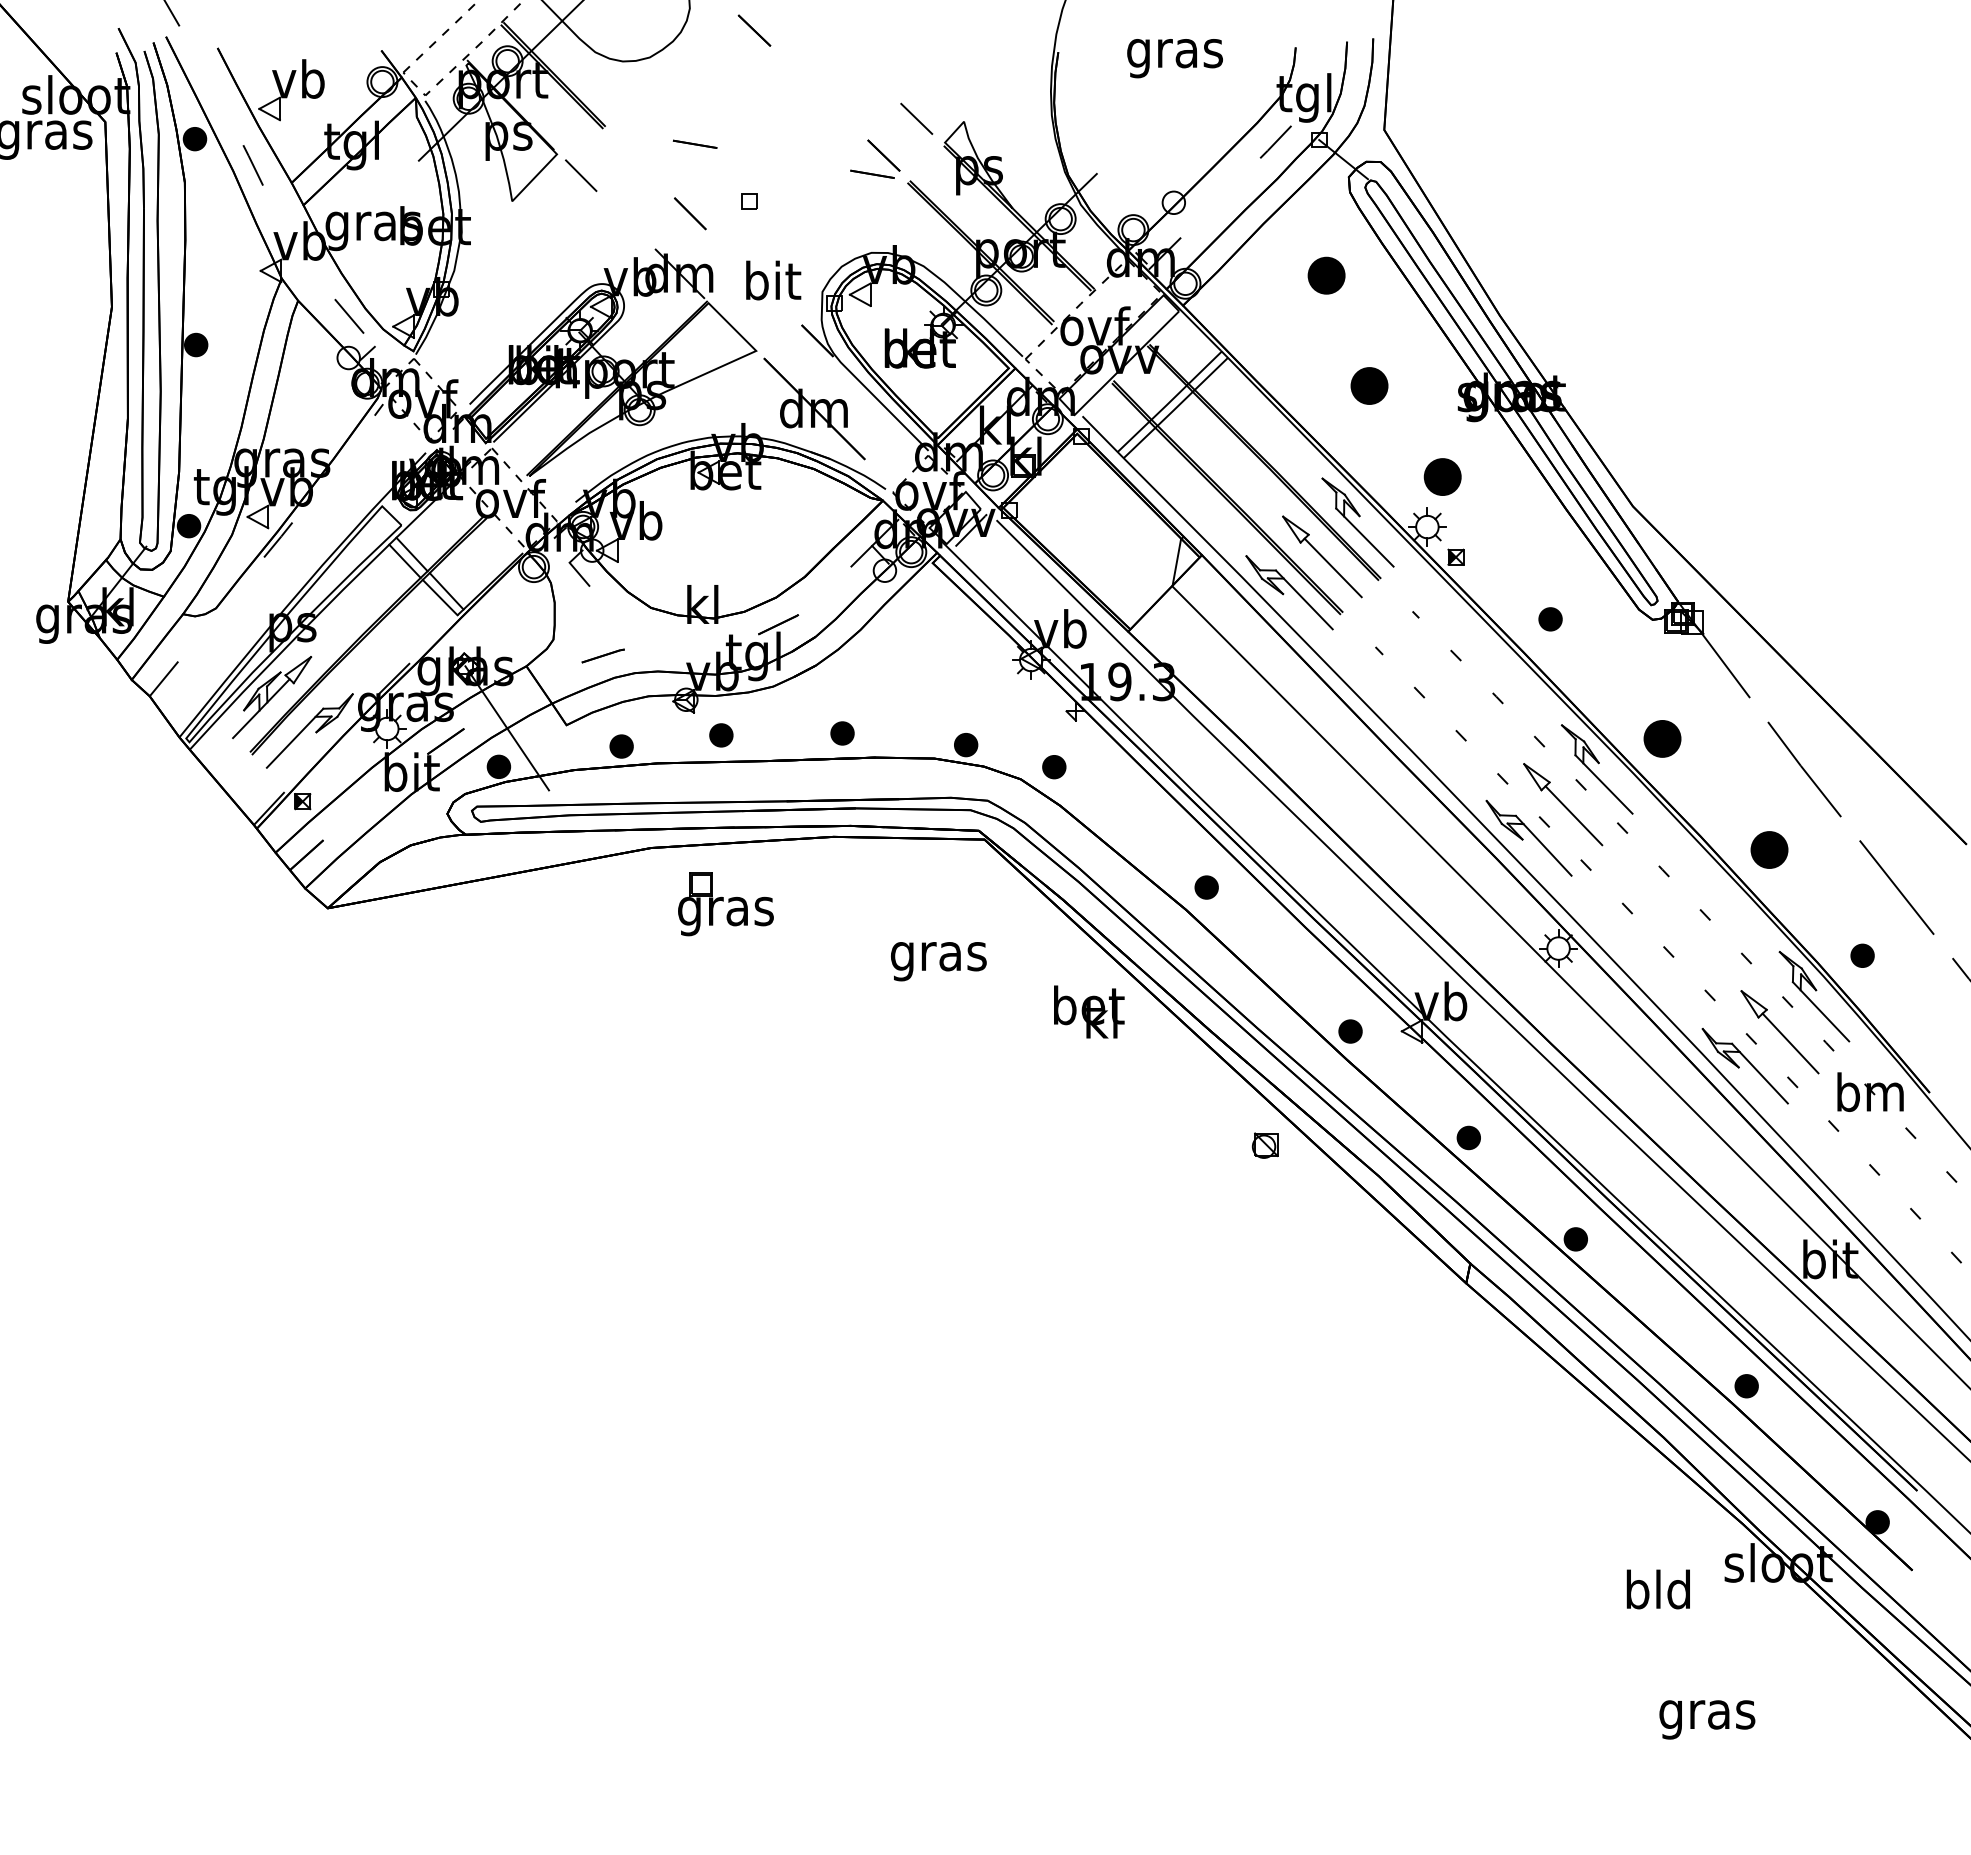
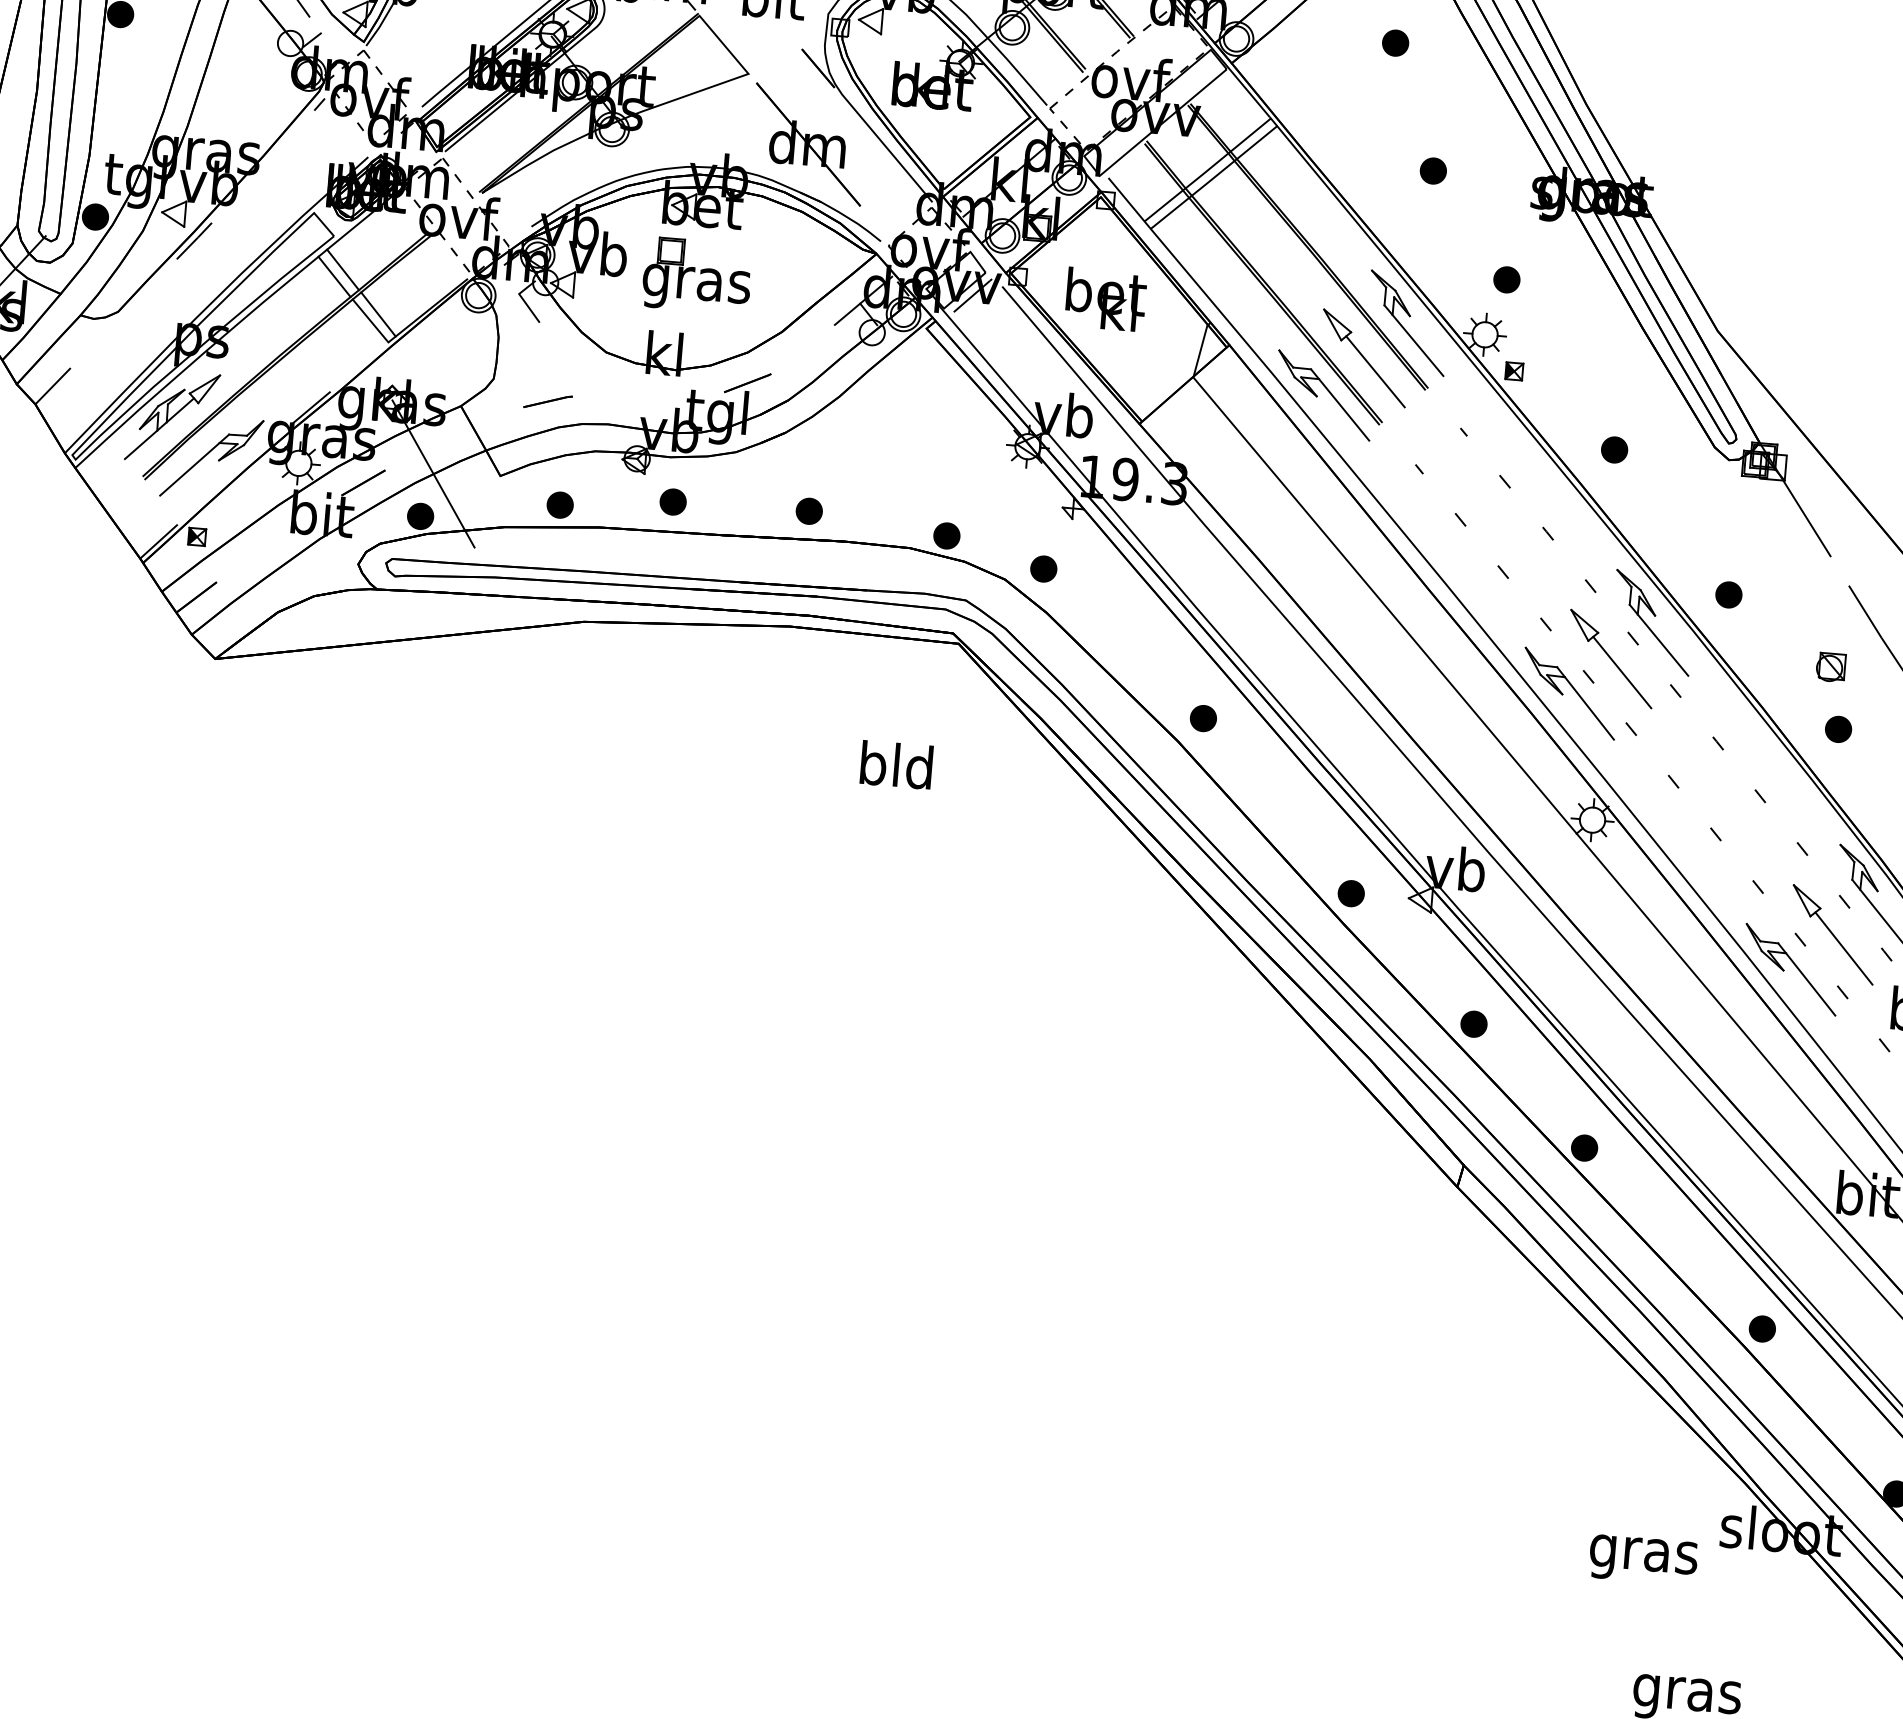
part: (1326, 275) -> (1395, 43), size x0.62
part: (1369, 385) -> (1433, 170), size x0.62
part: (1442, 476) -> (1506, 279), size x0.62
part: (1662, 739) -> (1728, 595), size x0.62
part: (1769, 849) -> (1838, 728), size x0.62
part: (725, 904) -> (696, 275), moved
text: (938, 956) -> (895, 770), gras -> bld
text: (1089, 1011) -> (1106, 298), moved
part: (1264, 1145) -> (1830, 667), moved
text: (1658, 1594) -> (1643, 1554), bld -> gras

